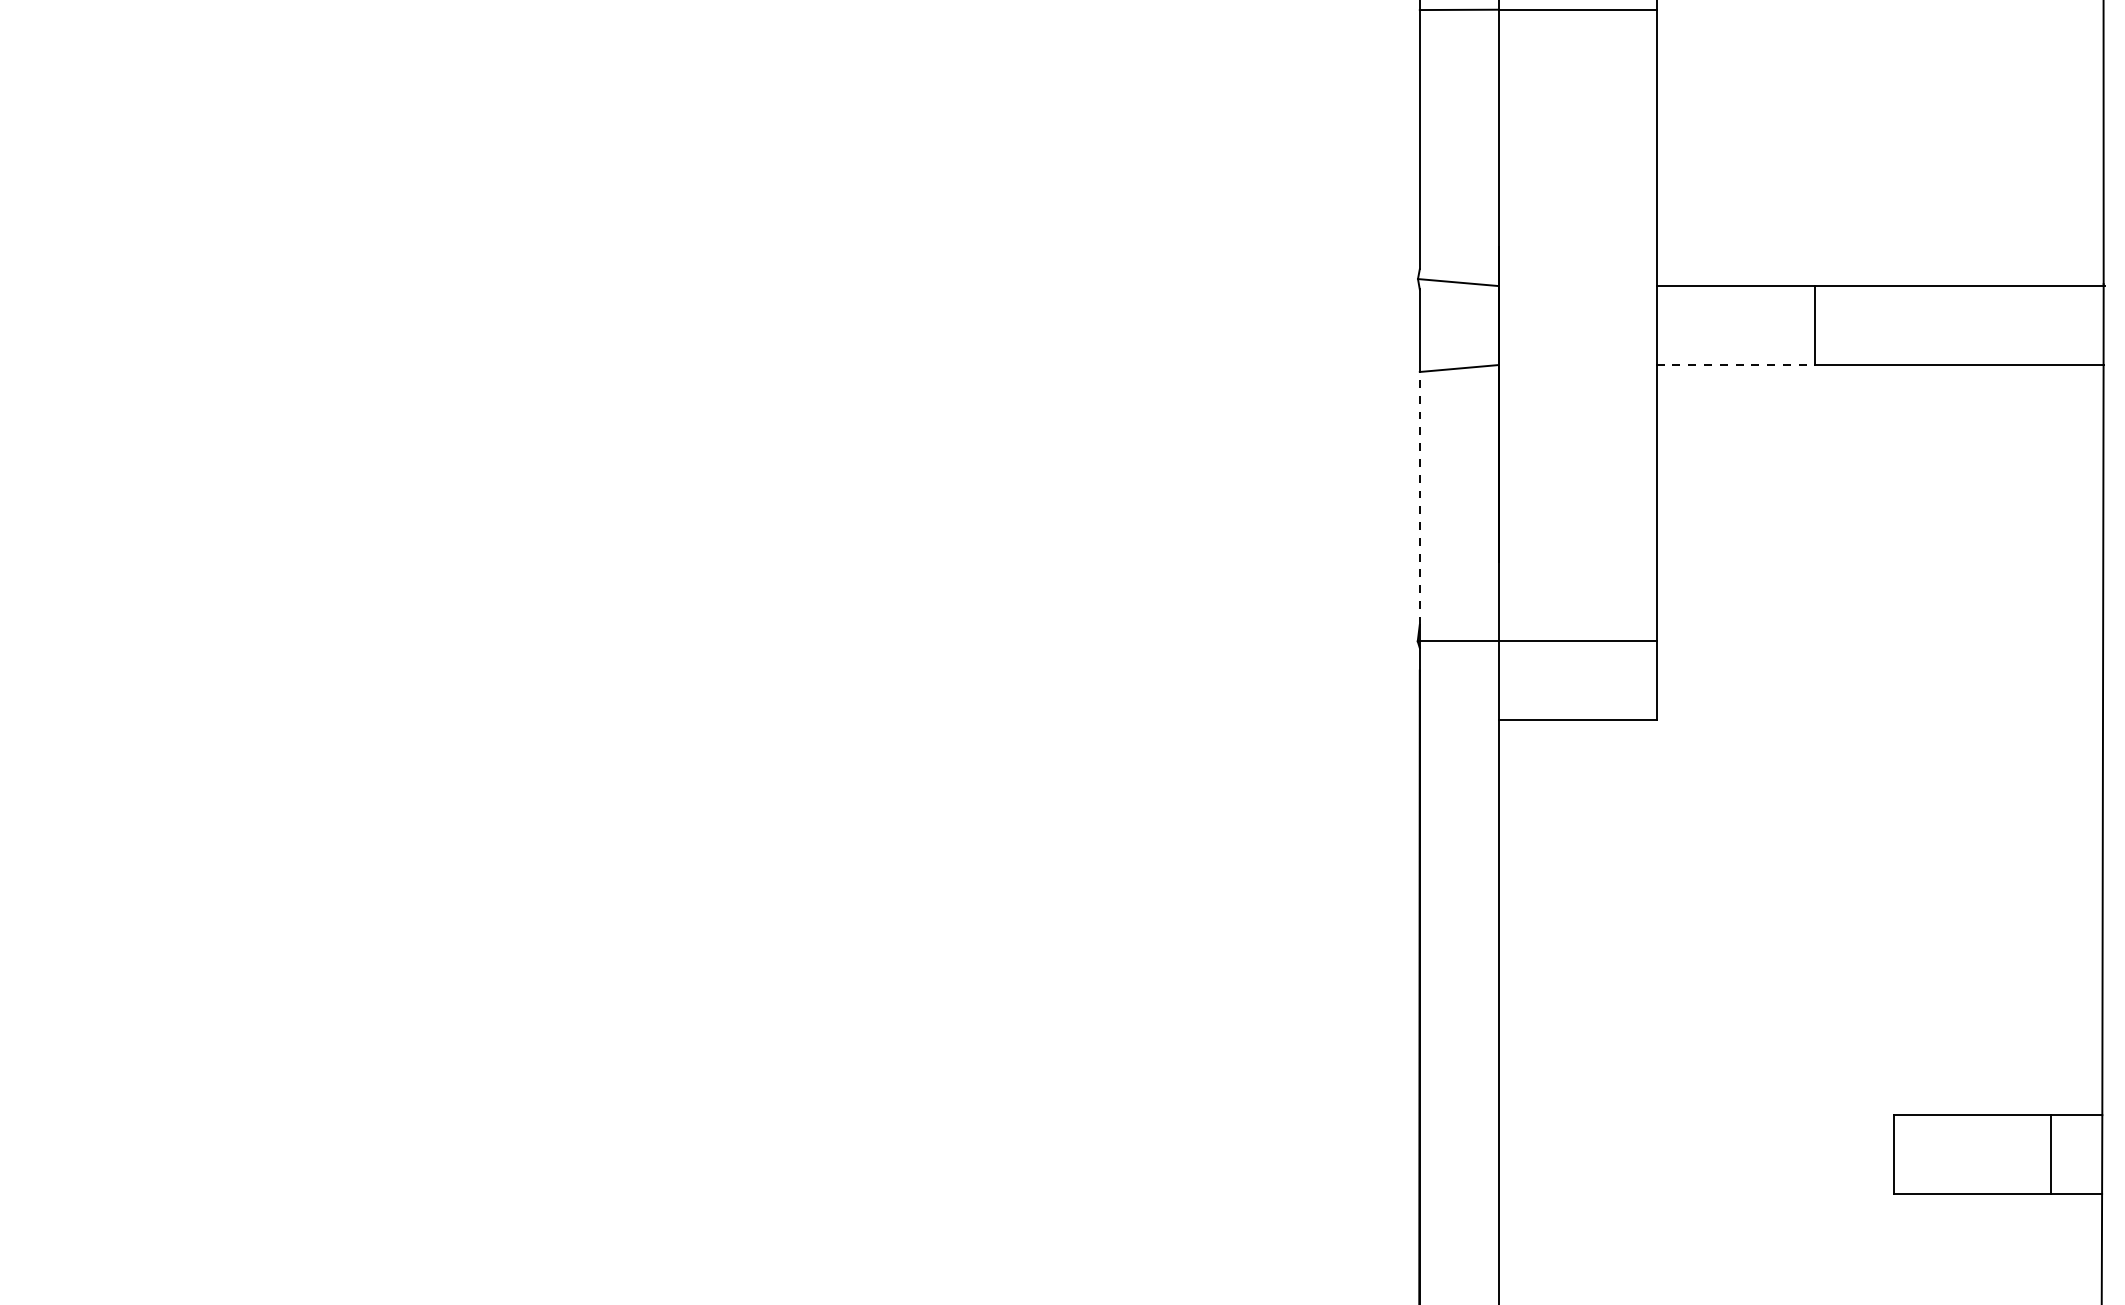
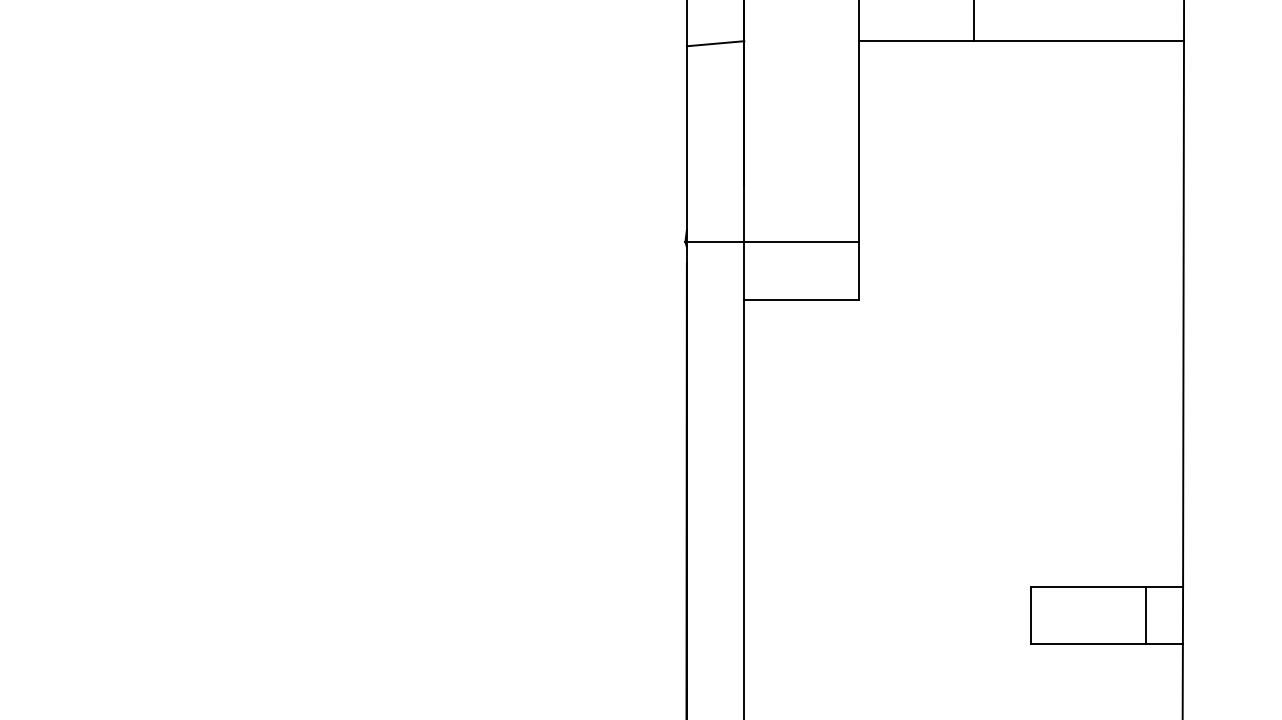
line: (1735, 365) -> (916, 41), dashed -> solid
line: (1419, 497) -> (686, 137), dashed -> solid

